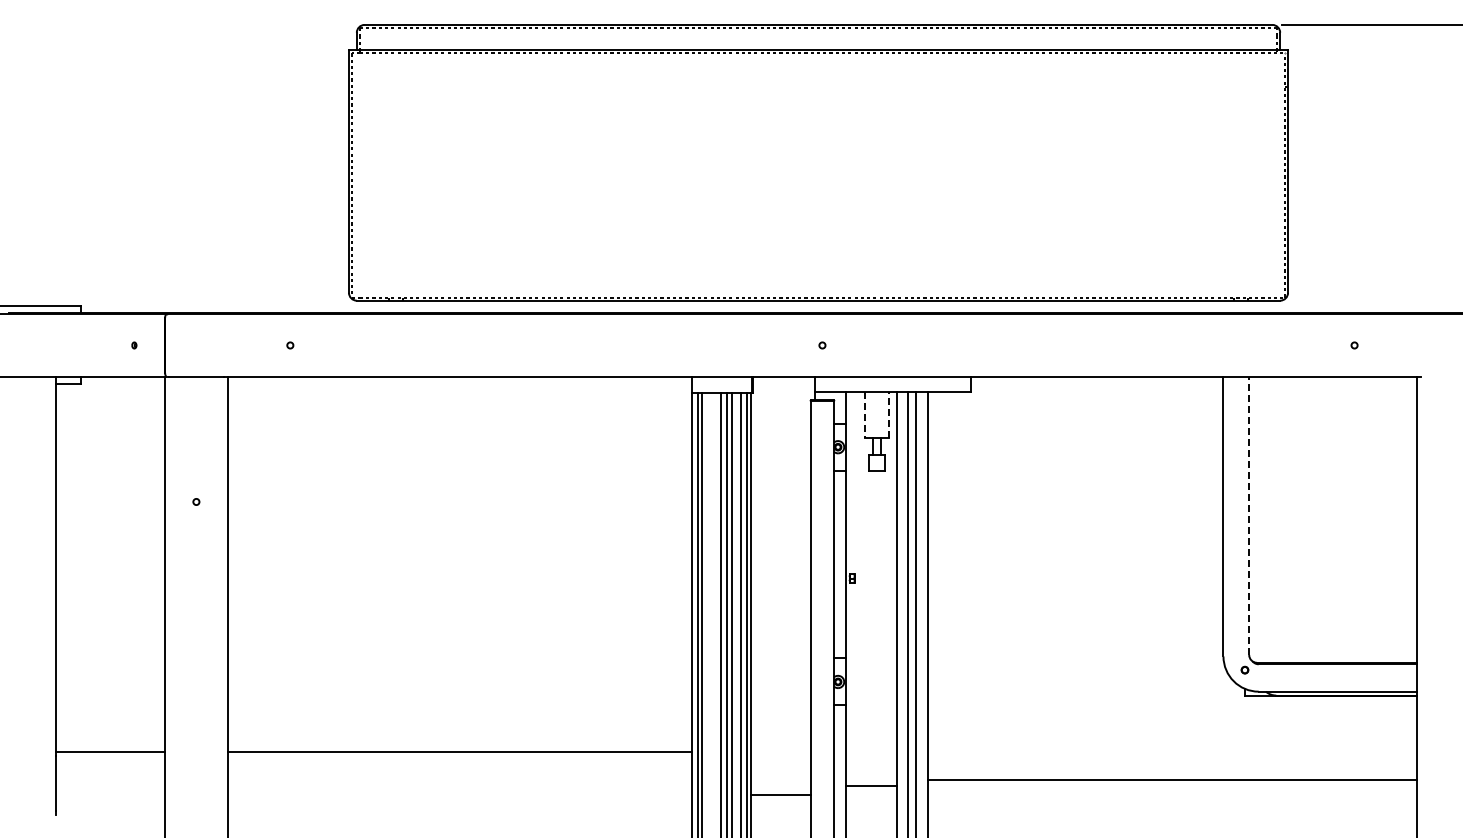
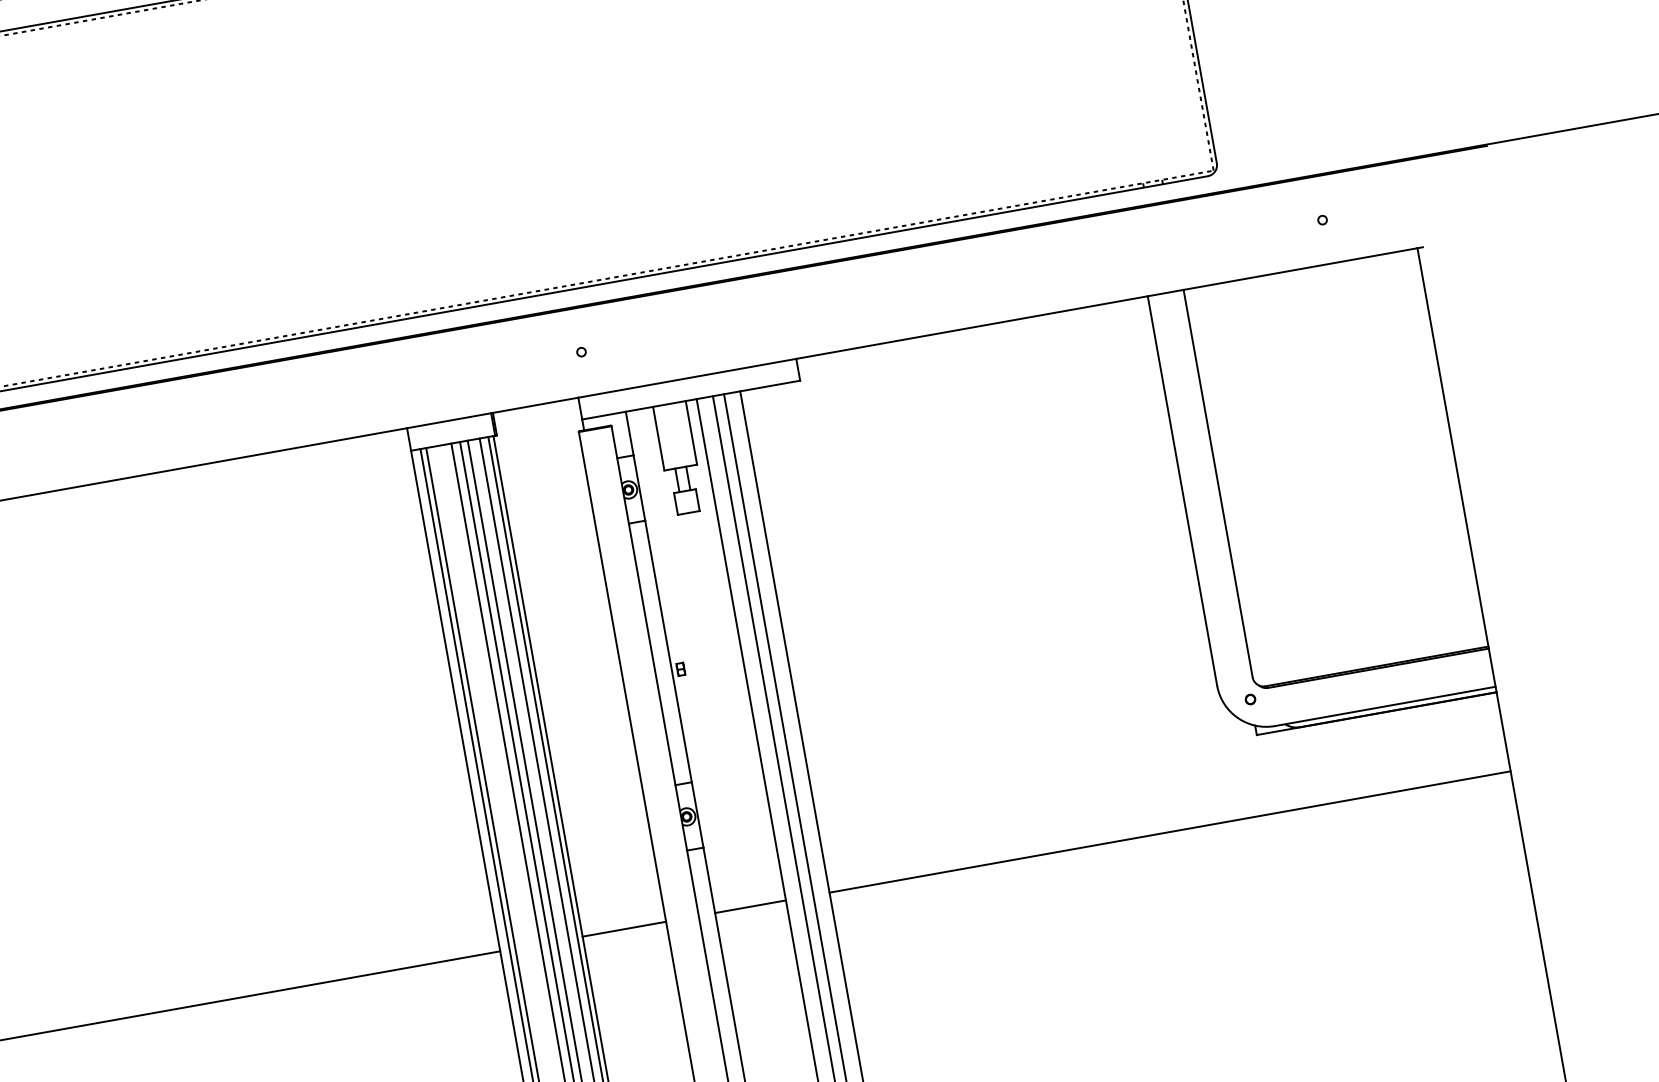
line: (865, 415) -> (658, 439), dashed -> solid
line: (888, 415) -> (690, 433), dashed -> solid
line: (1249, 515) -> (1218, 483), dashed -> solid
line: (1172, 780) -> (1169, 832), moved
line: (870, 786) -> (749, 907), moved
line: (780, 795) -> (624, 929), moved

